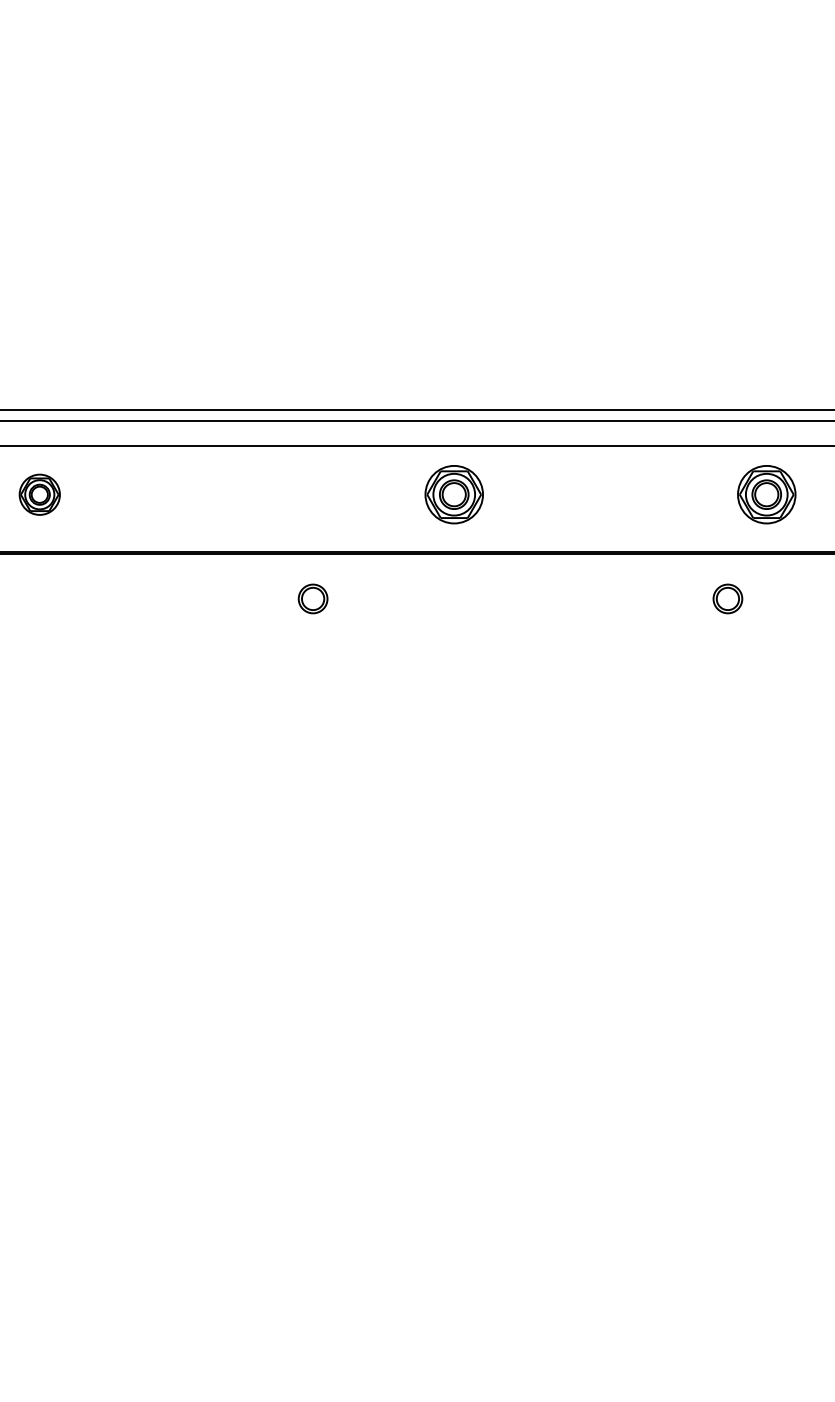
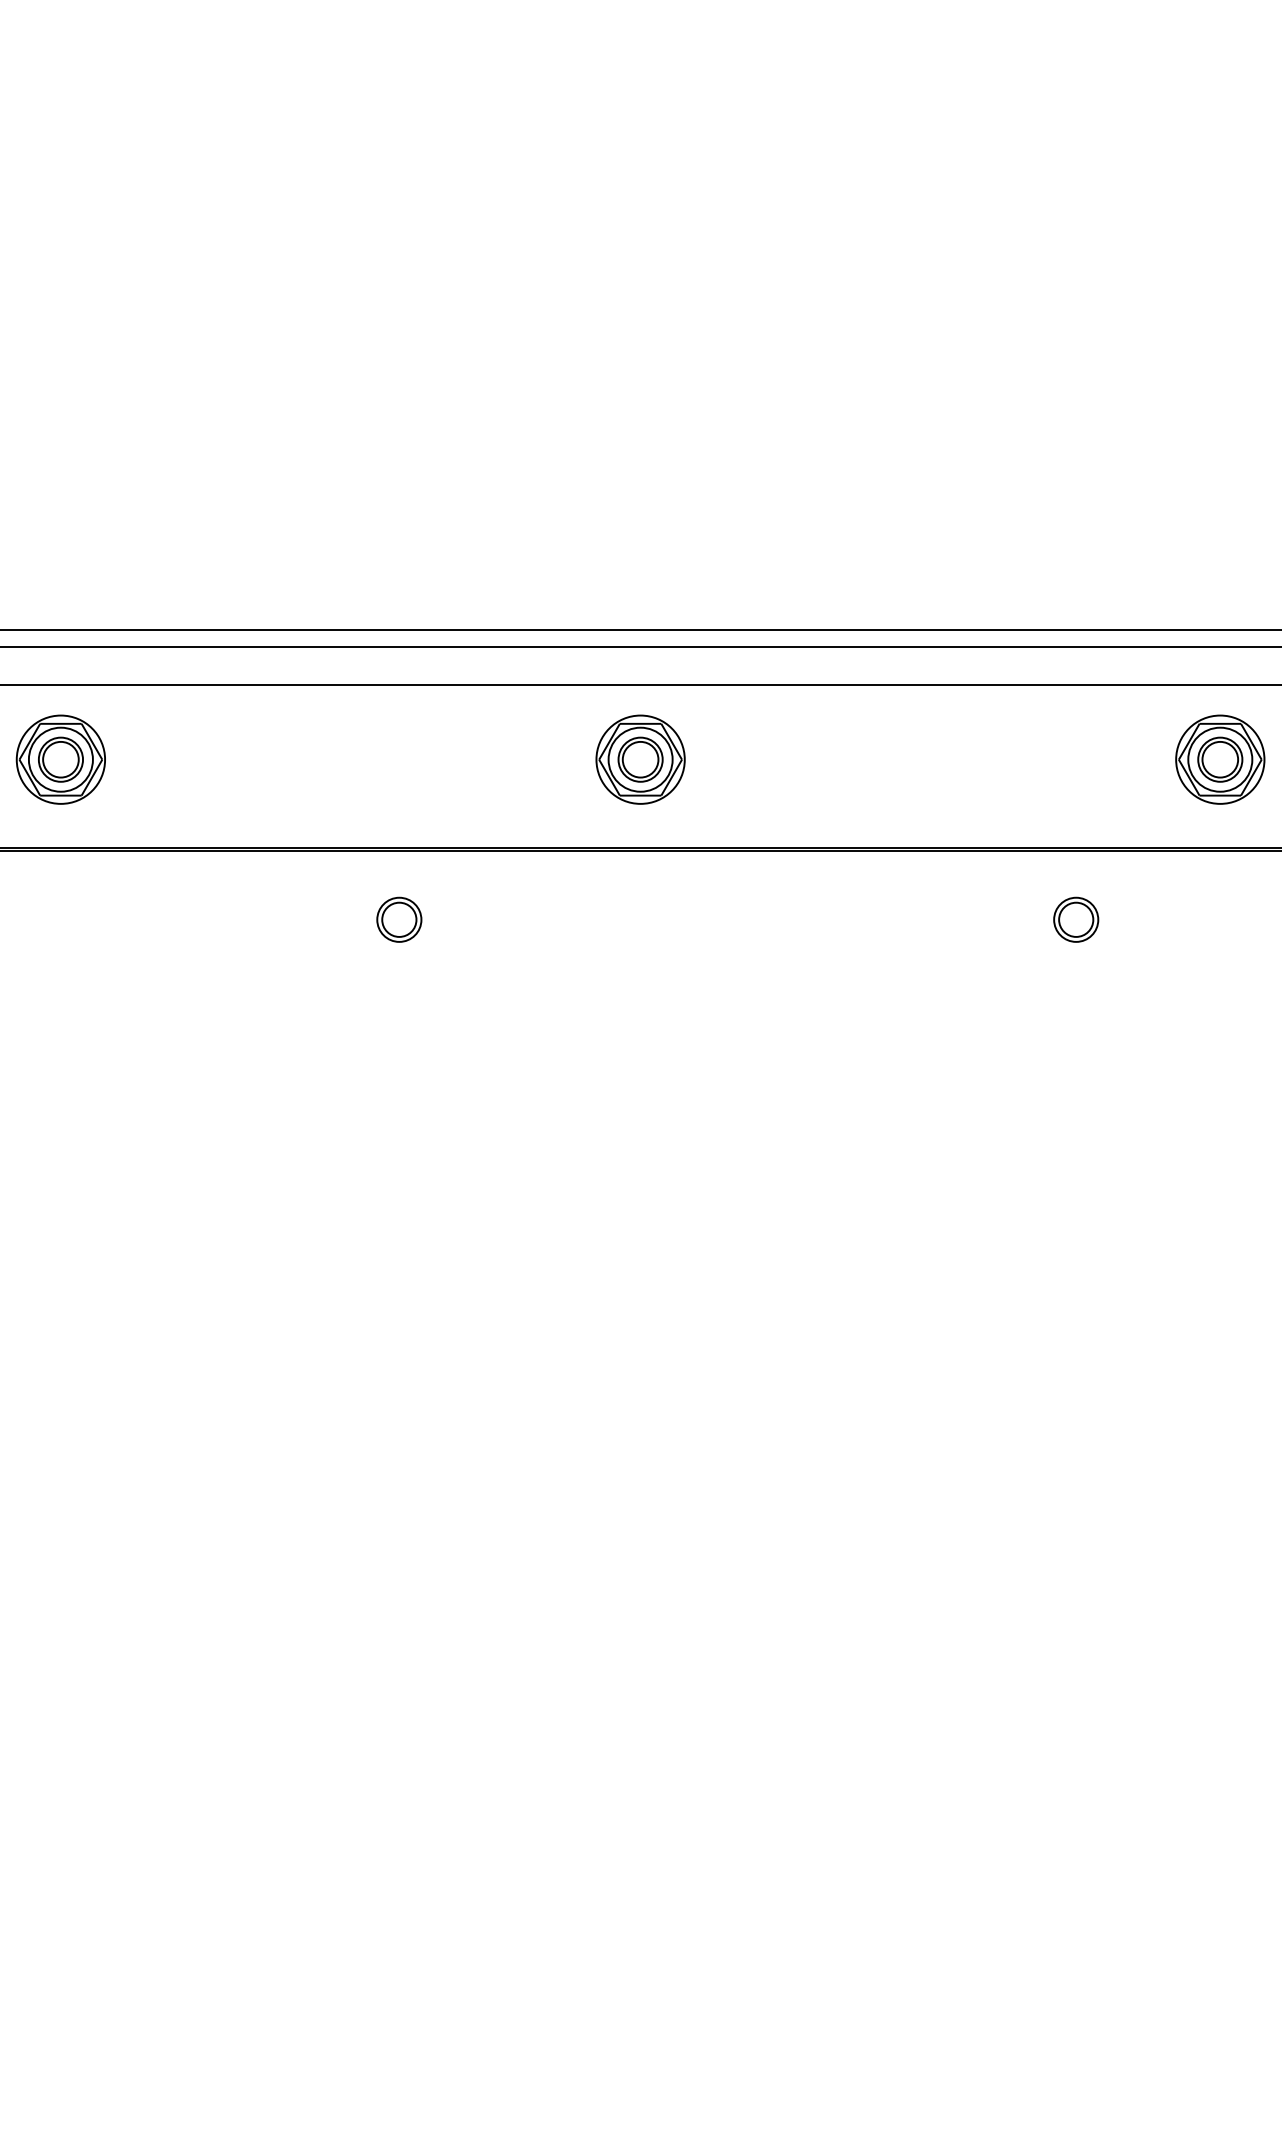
part: (39, 494) -> (60, 759), size x1.43
part: (453, 494) -> (639, 759), moved
part: (766, 494) -> (1219, 759), moved
part: (312, 598) -> (398, 919), moved
part: (727, 598) -> (1075, 919), moved

